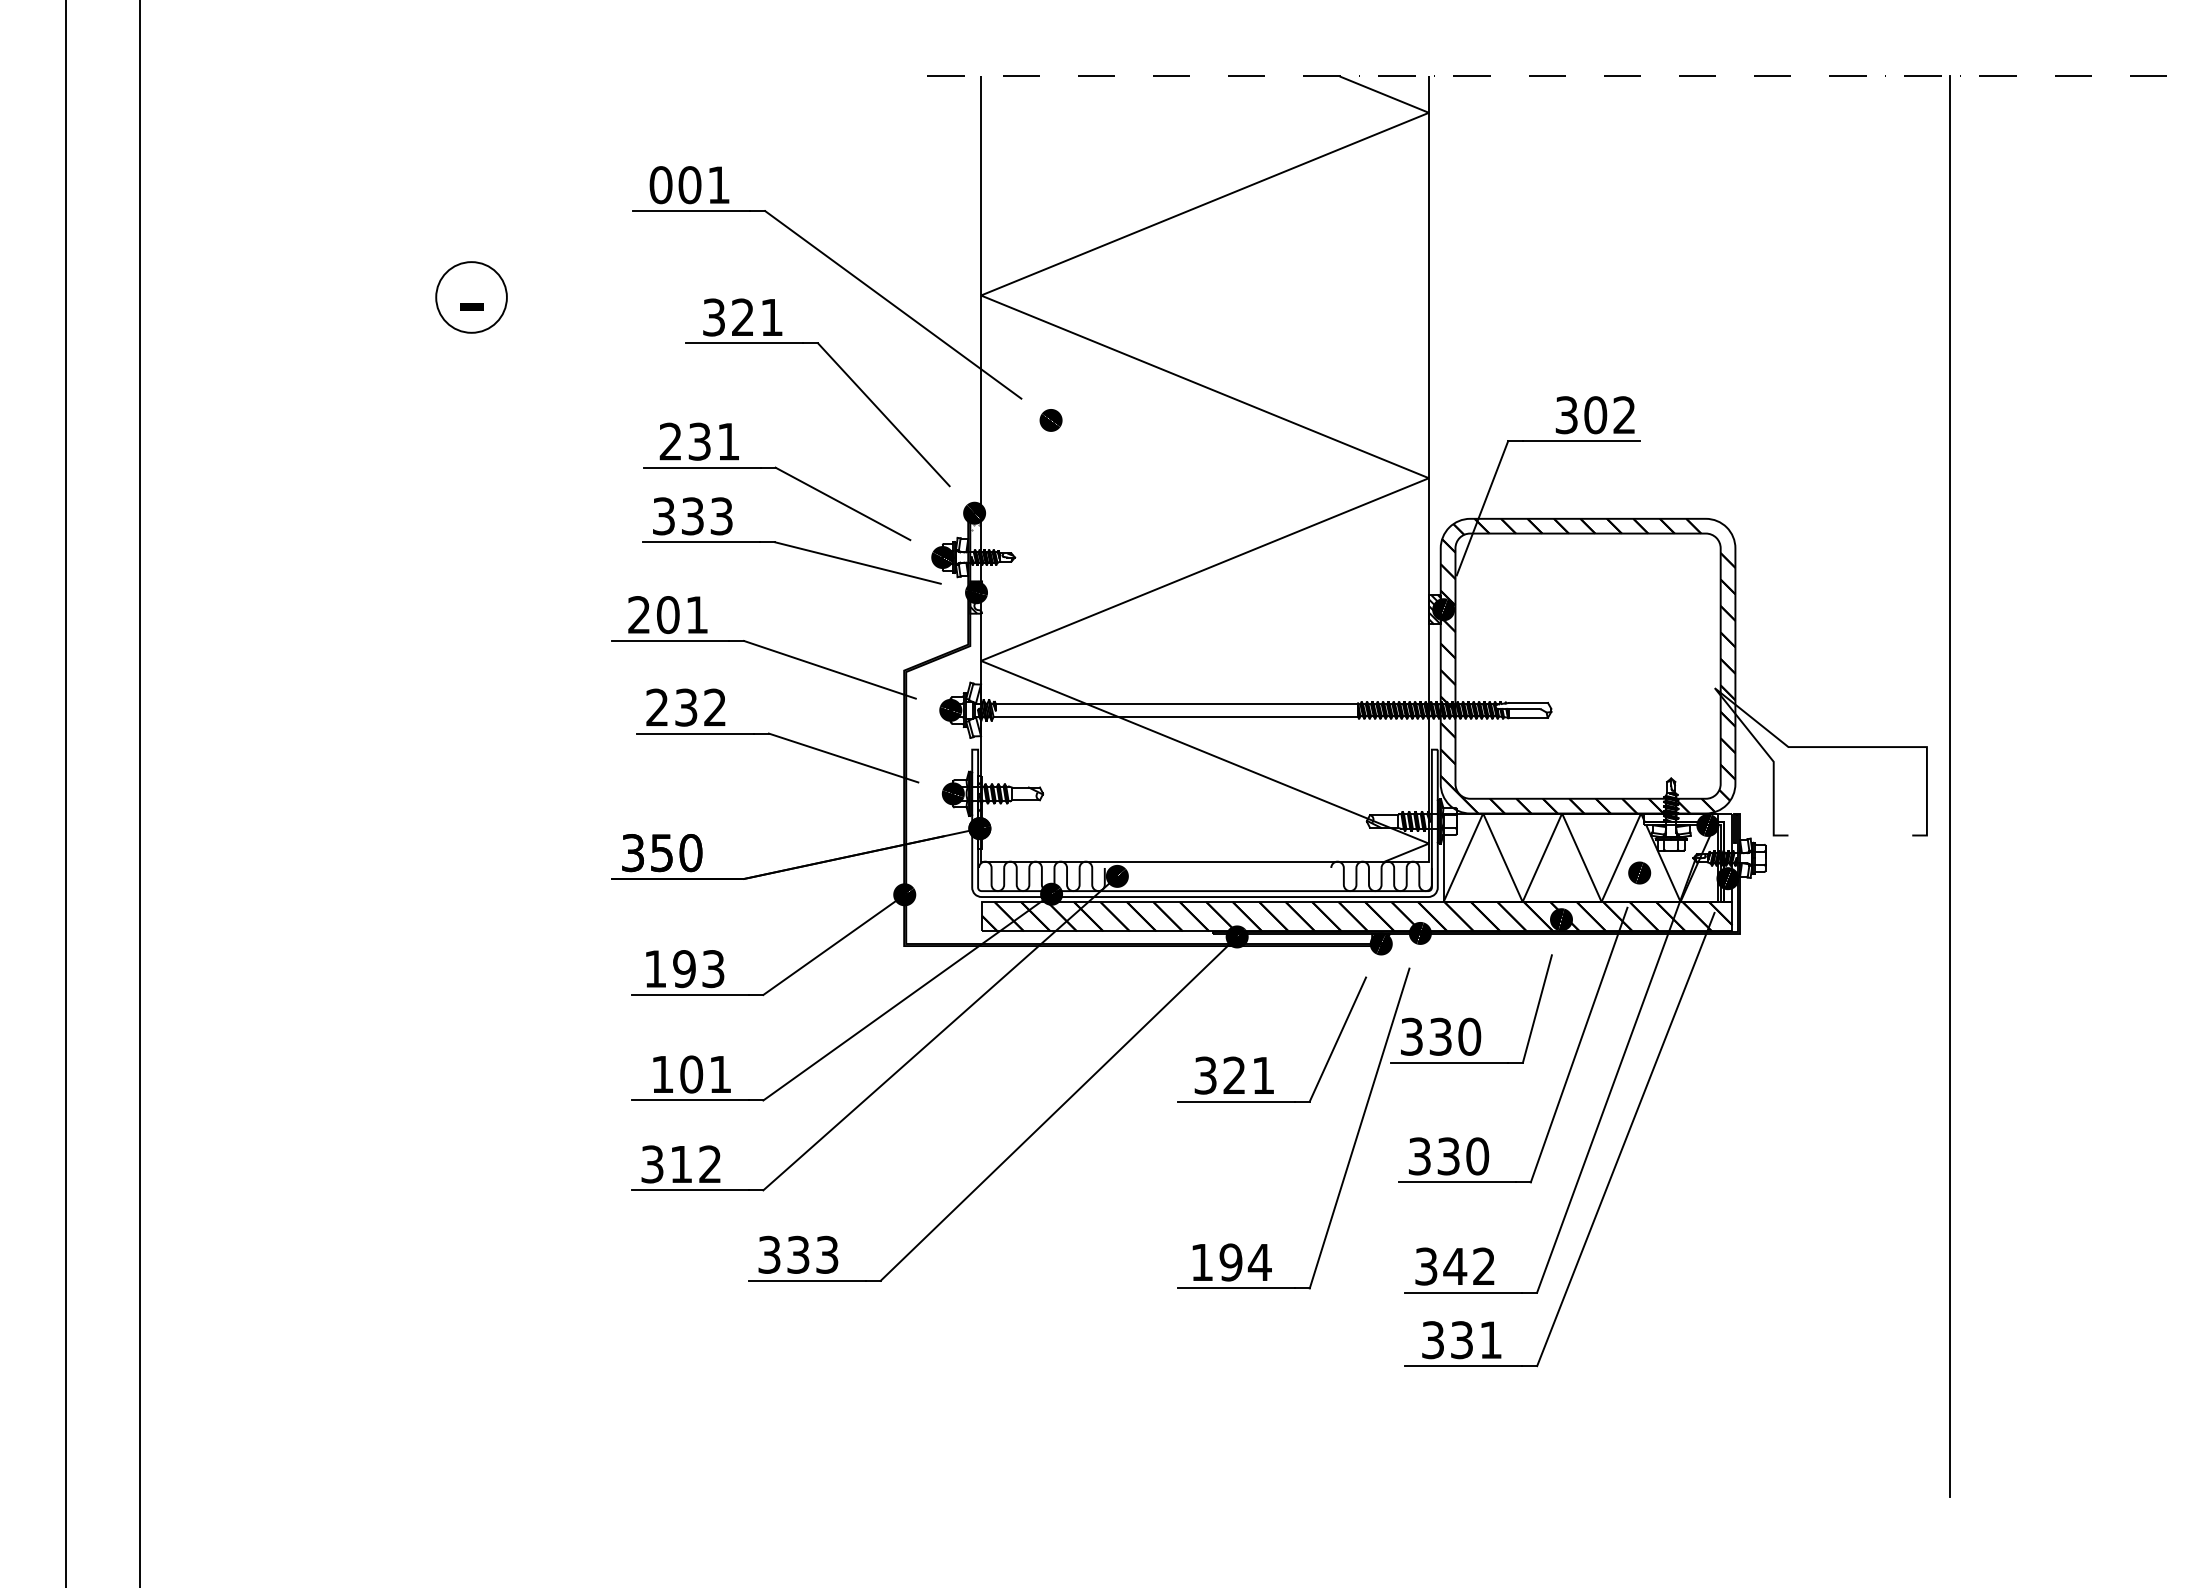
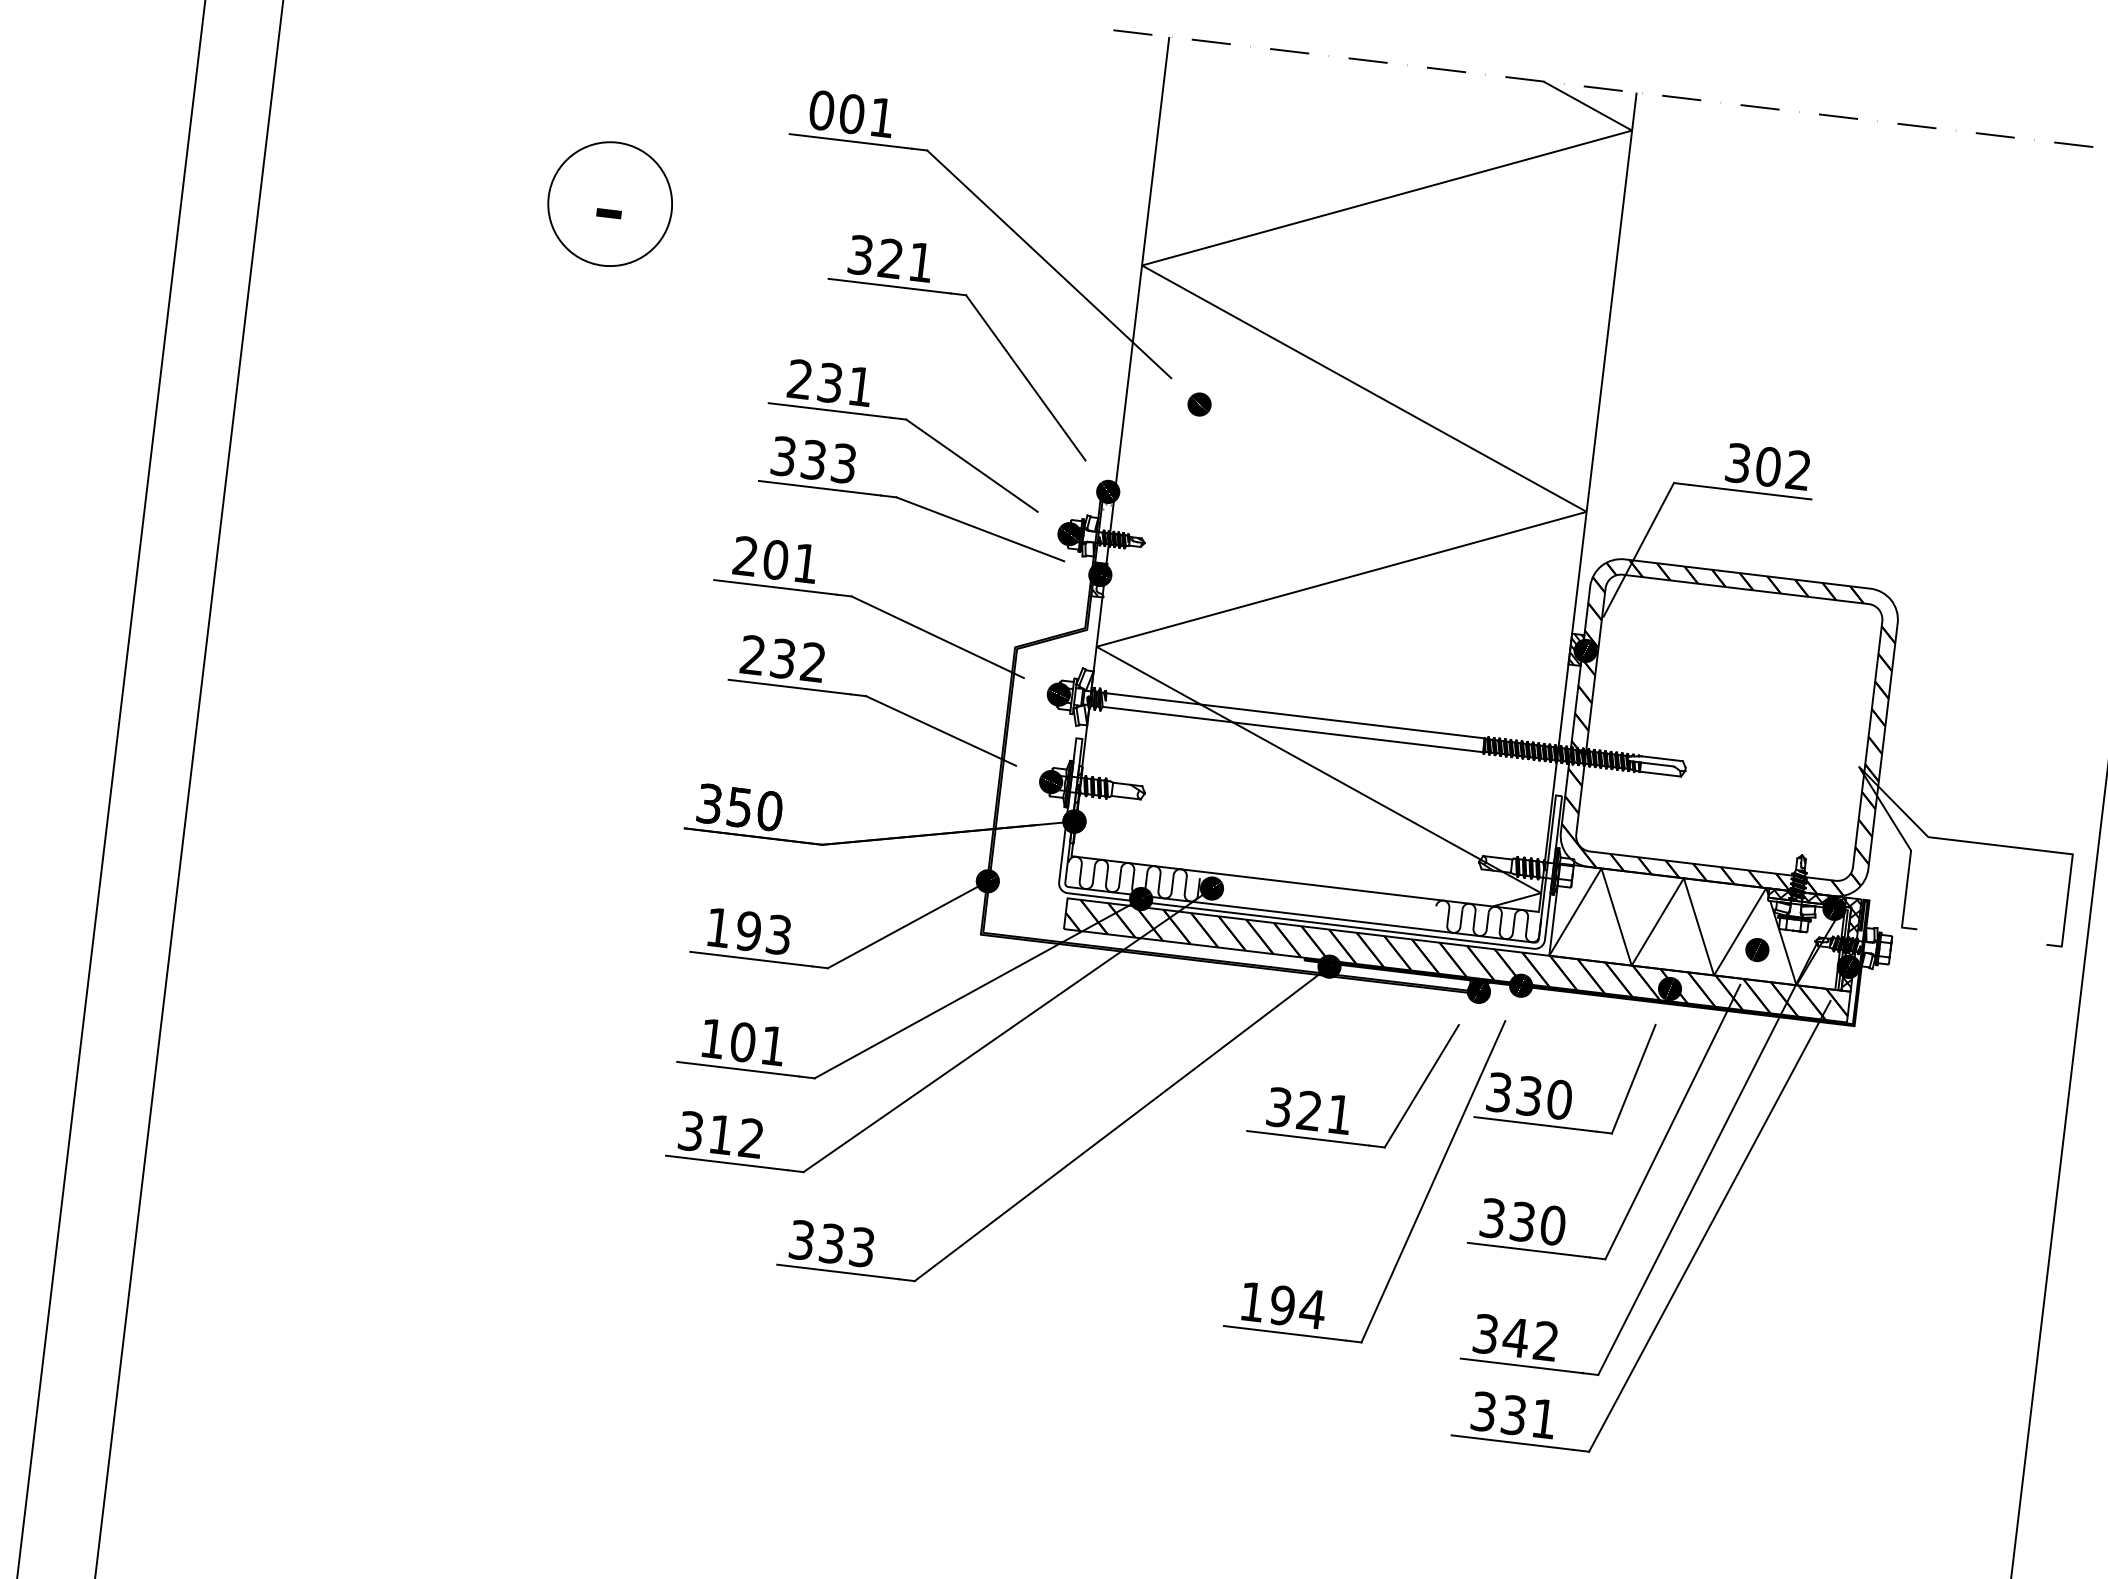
circle: (471, 297) -> (610, 204), size x1.67
hatch: (1688, 856) -> (1810, 938), added

